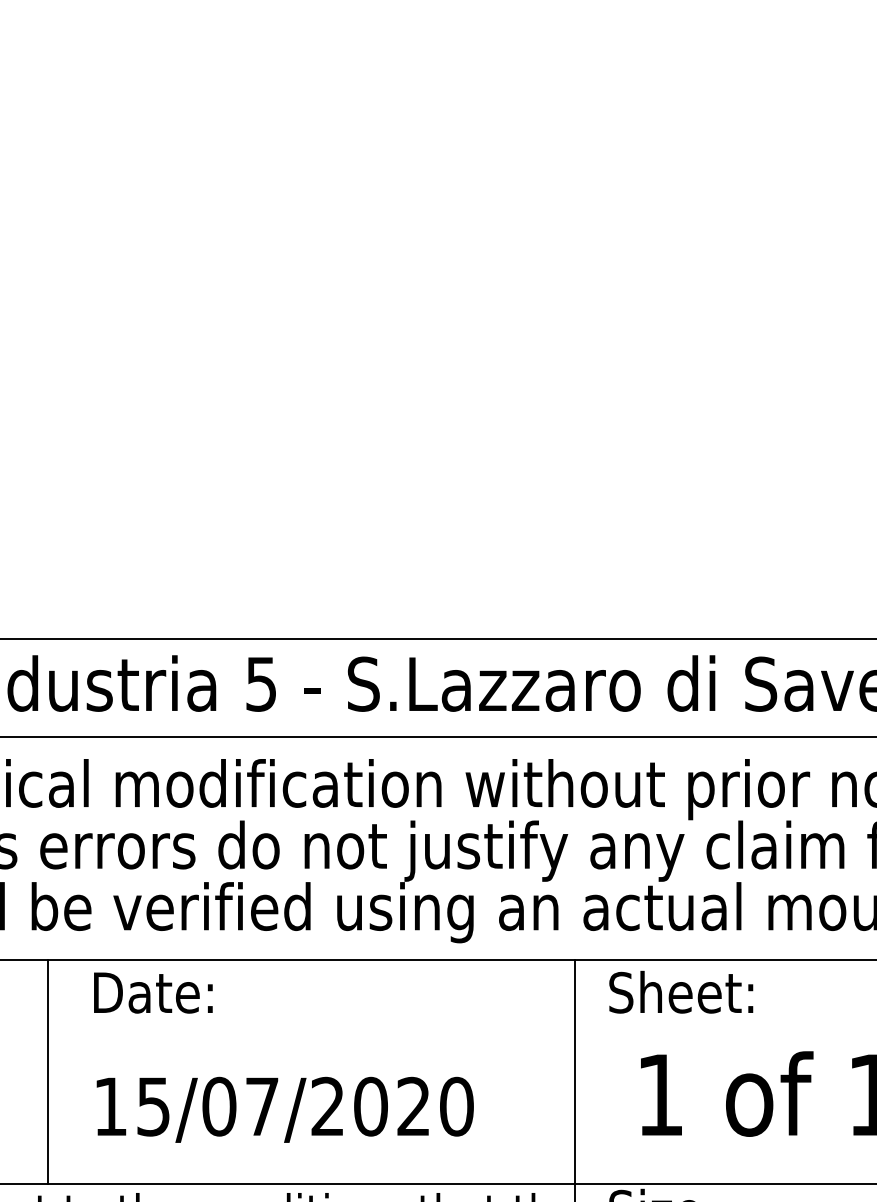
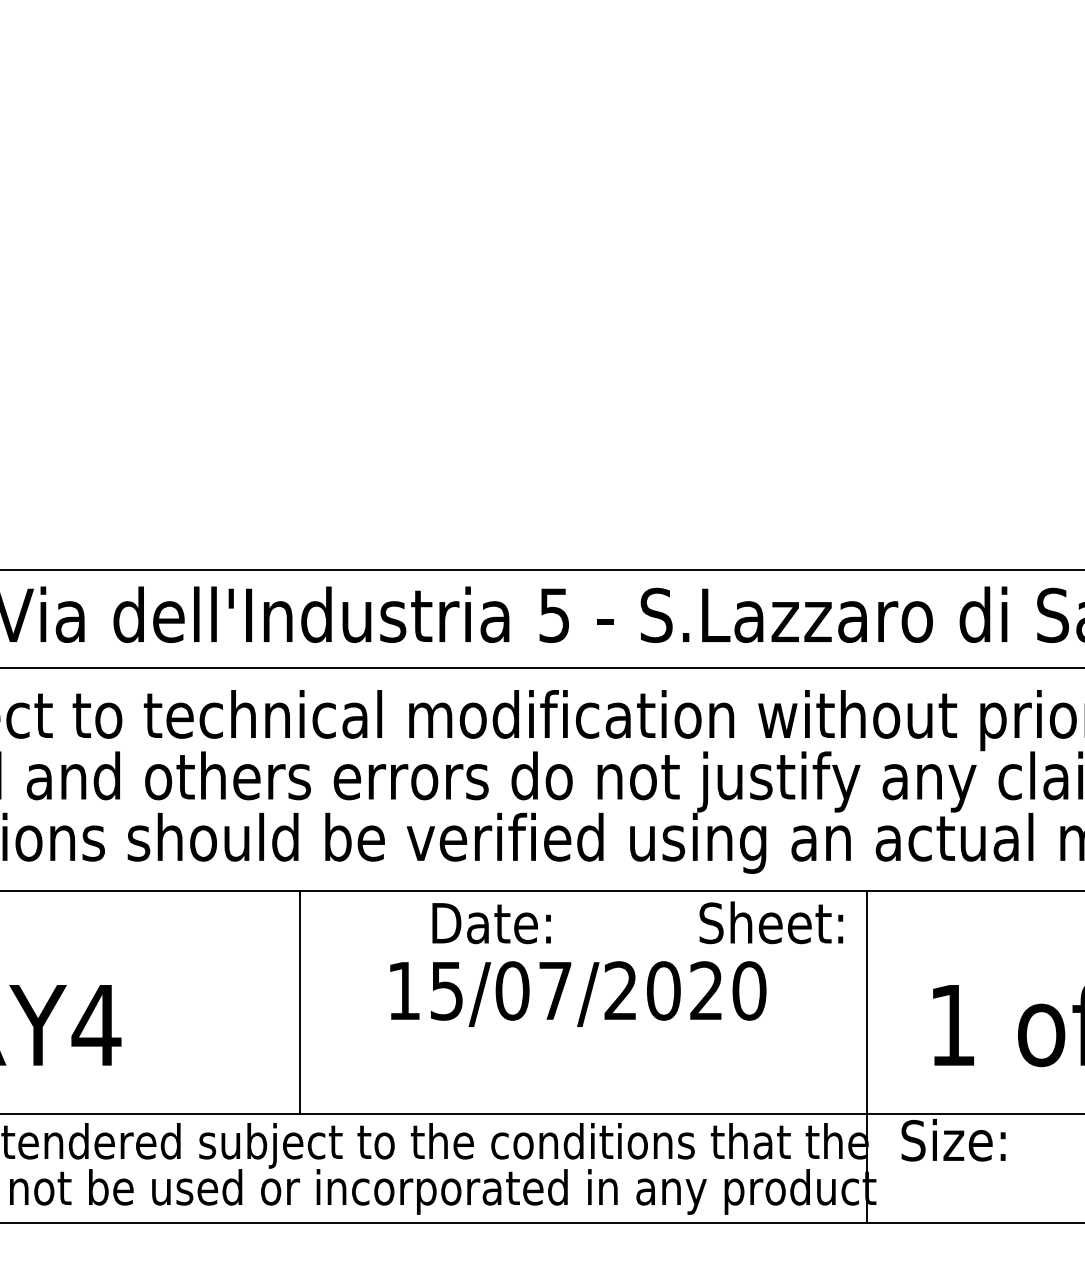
text: (681, 991) -> (771, 922), moved
text: (153, 992) -> (491, 923), moved
line: (47, 1072) -> (300, 1002), moved
text: (285, 1109) -> (578, 993), moved

